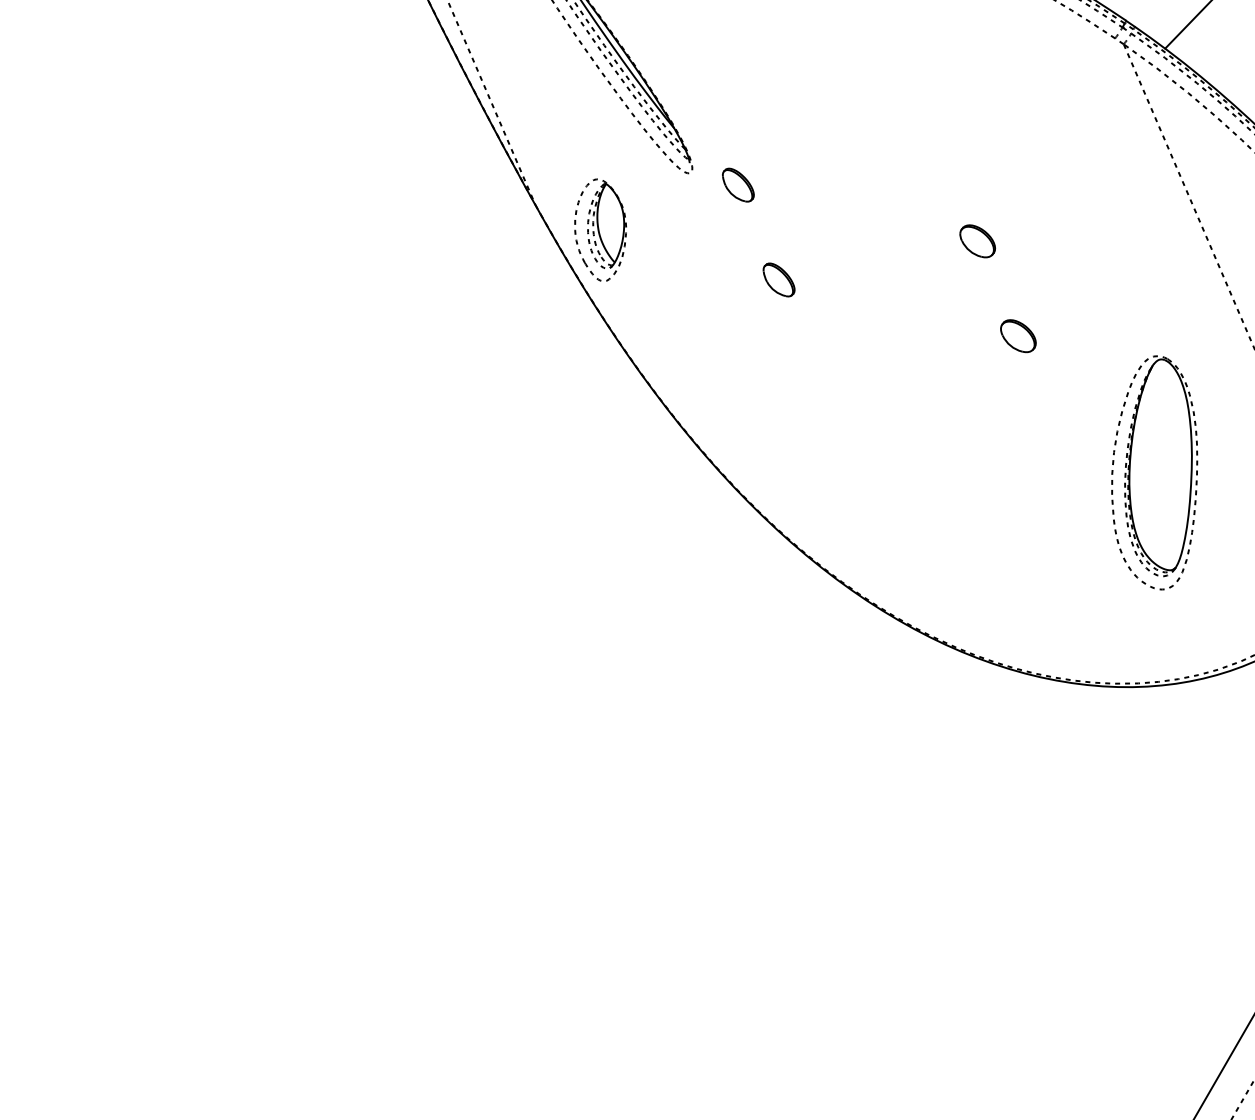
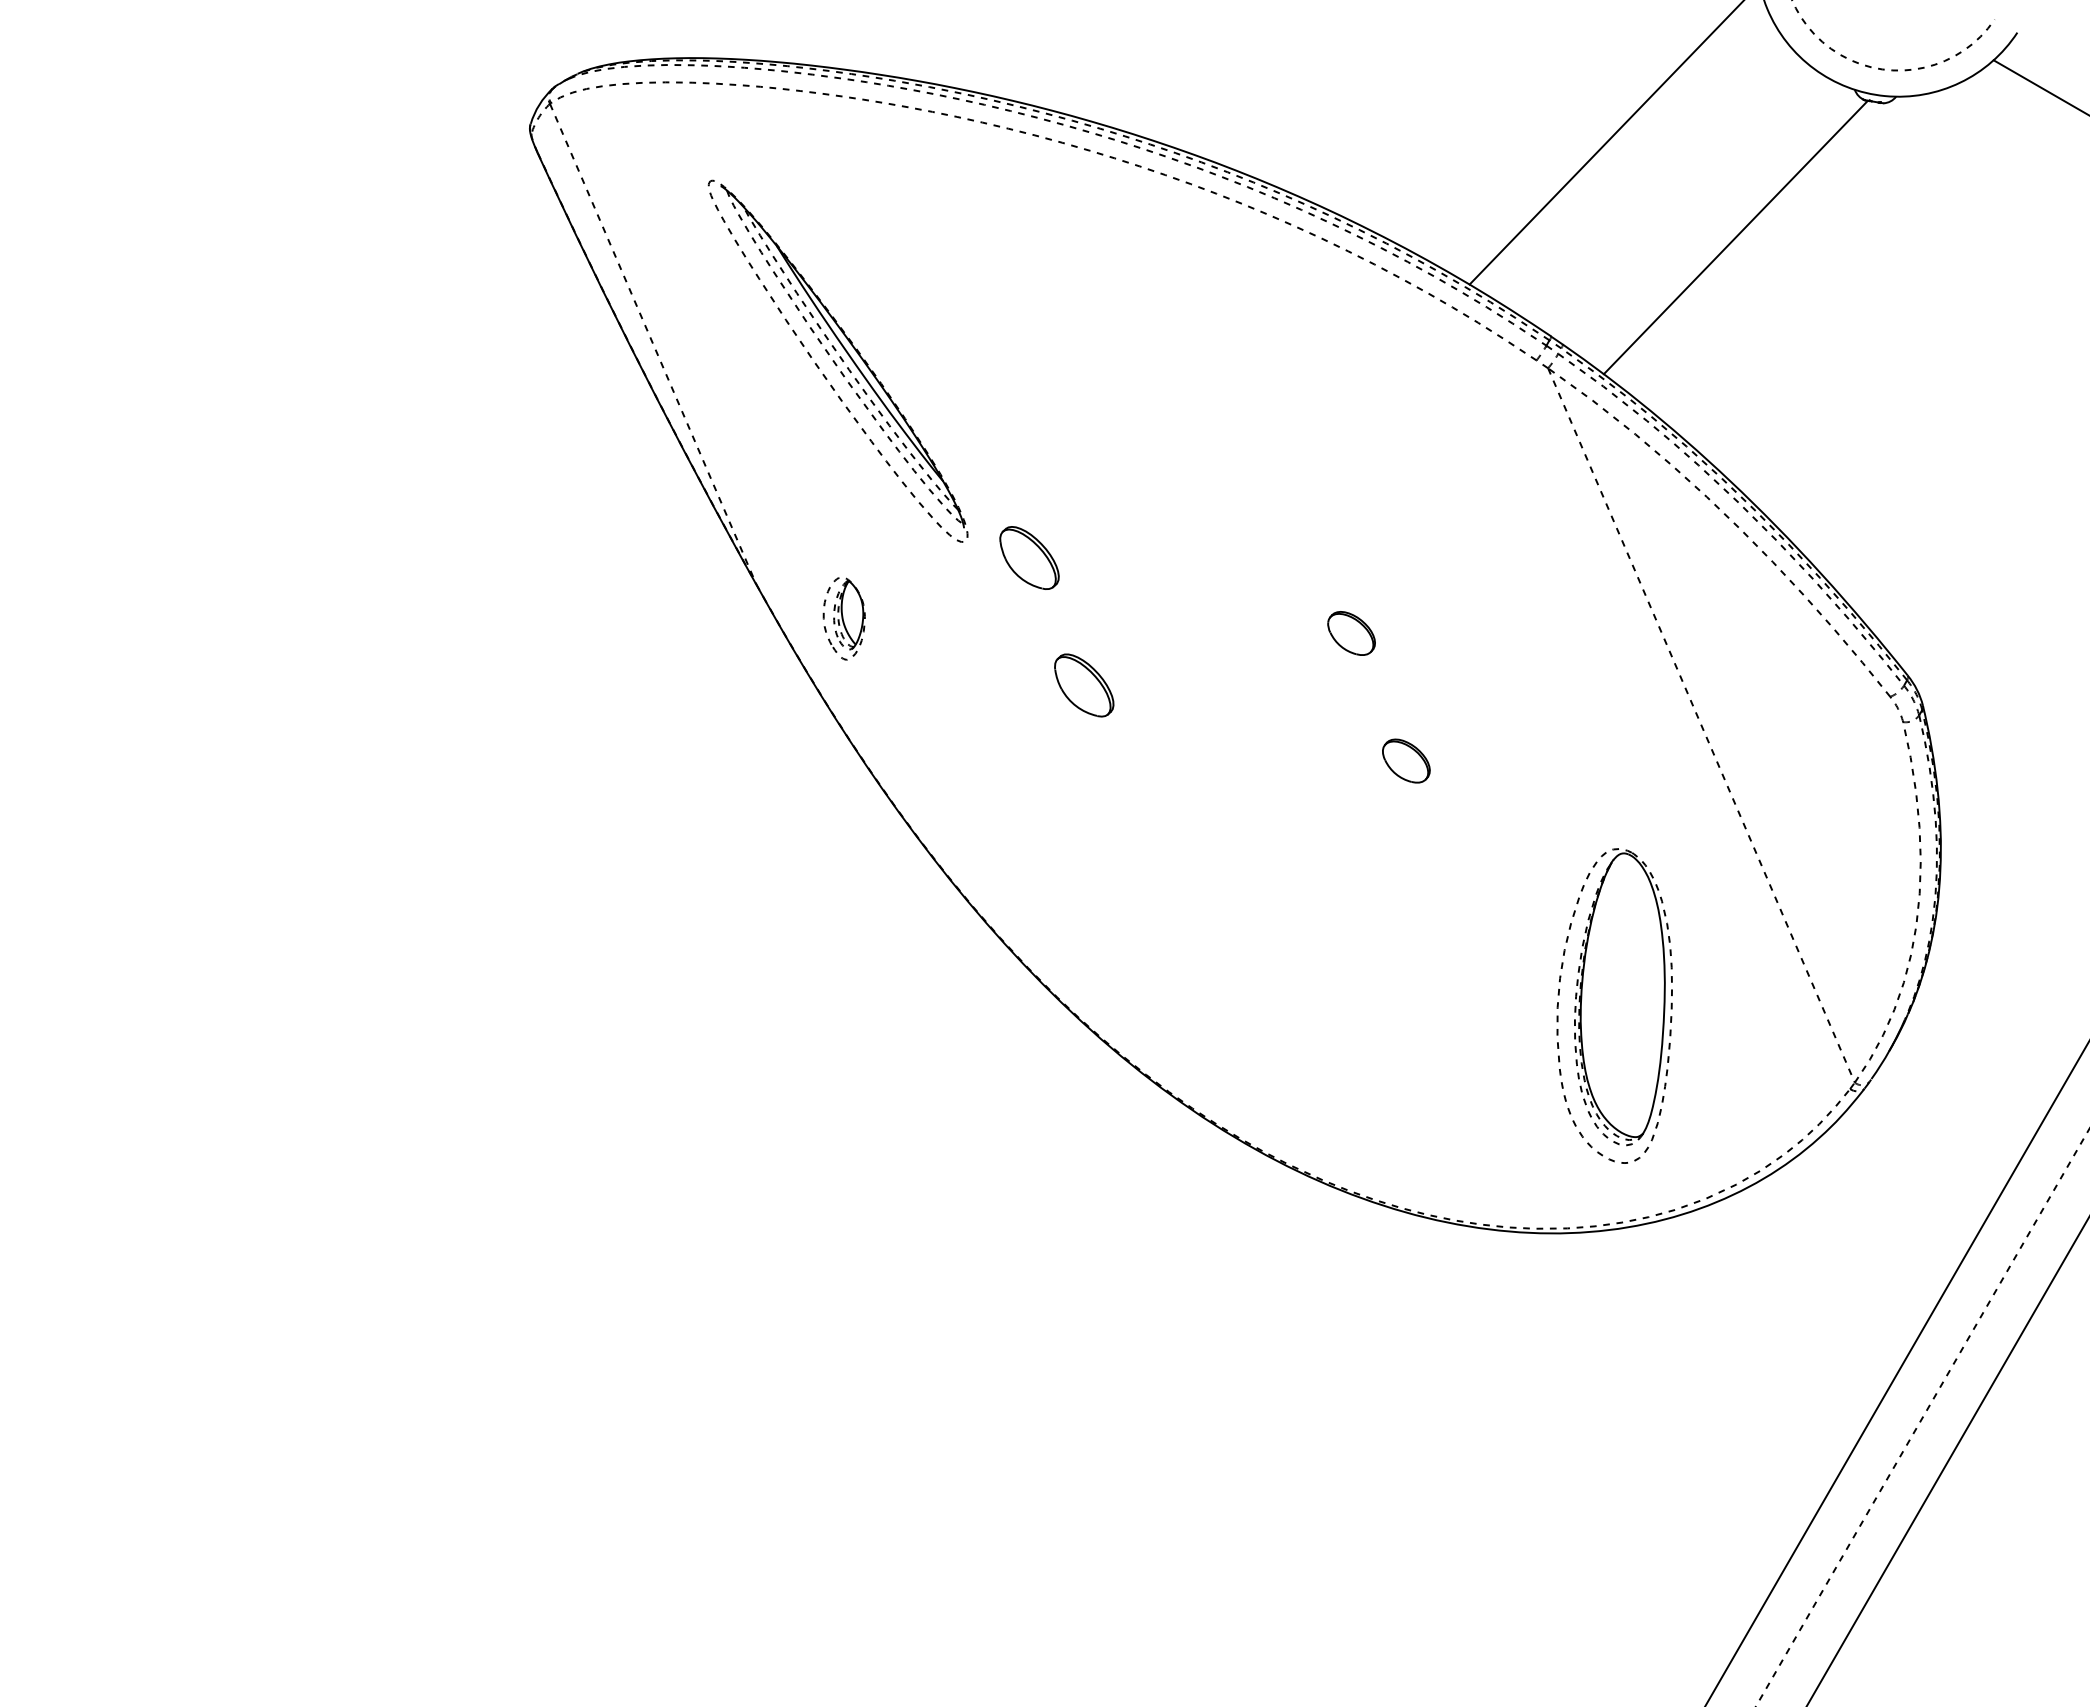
part: (738, 184) -> (1029, 557), size x1.4
part: (600, 230) -> (844, 618), size x0.6
part: (779, 279) -> (1084, 685), size x1.4
part: (1154, 472) -> (1614, 1005), moved

